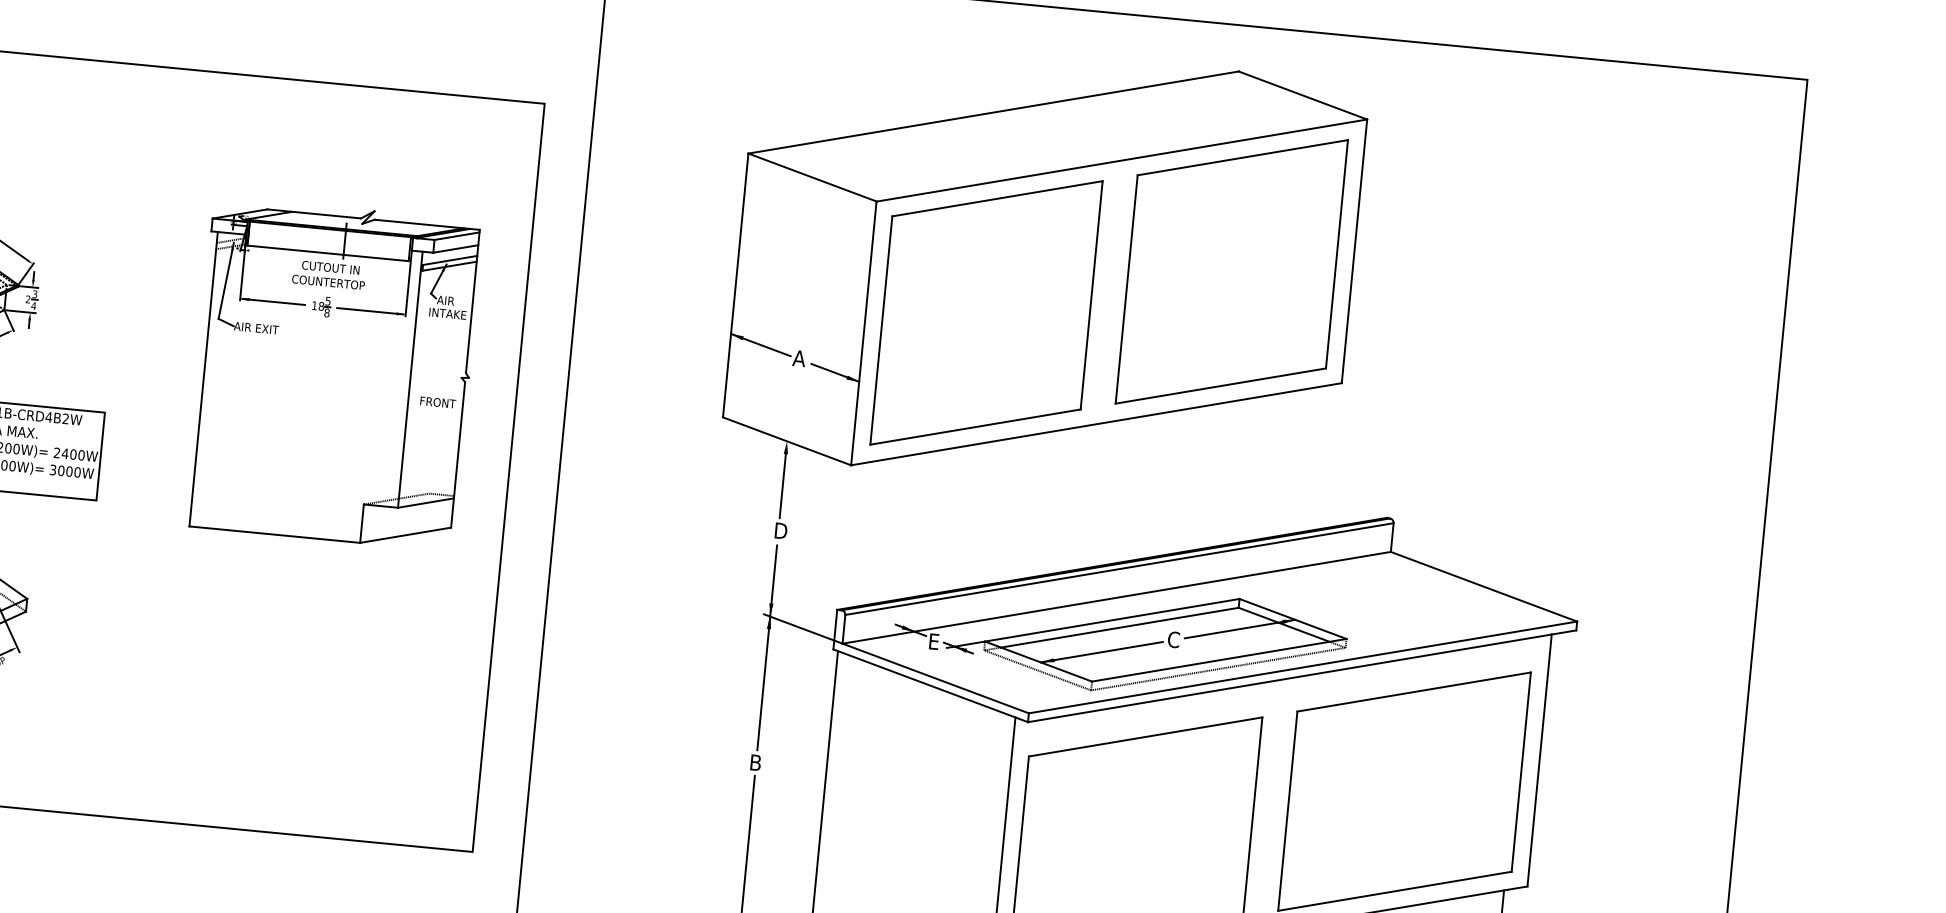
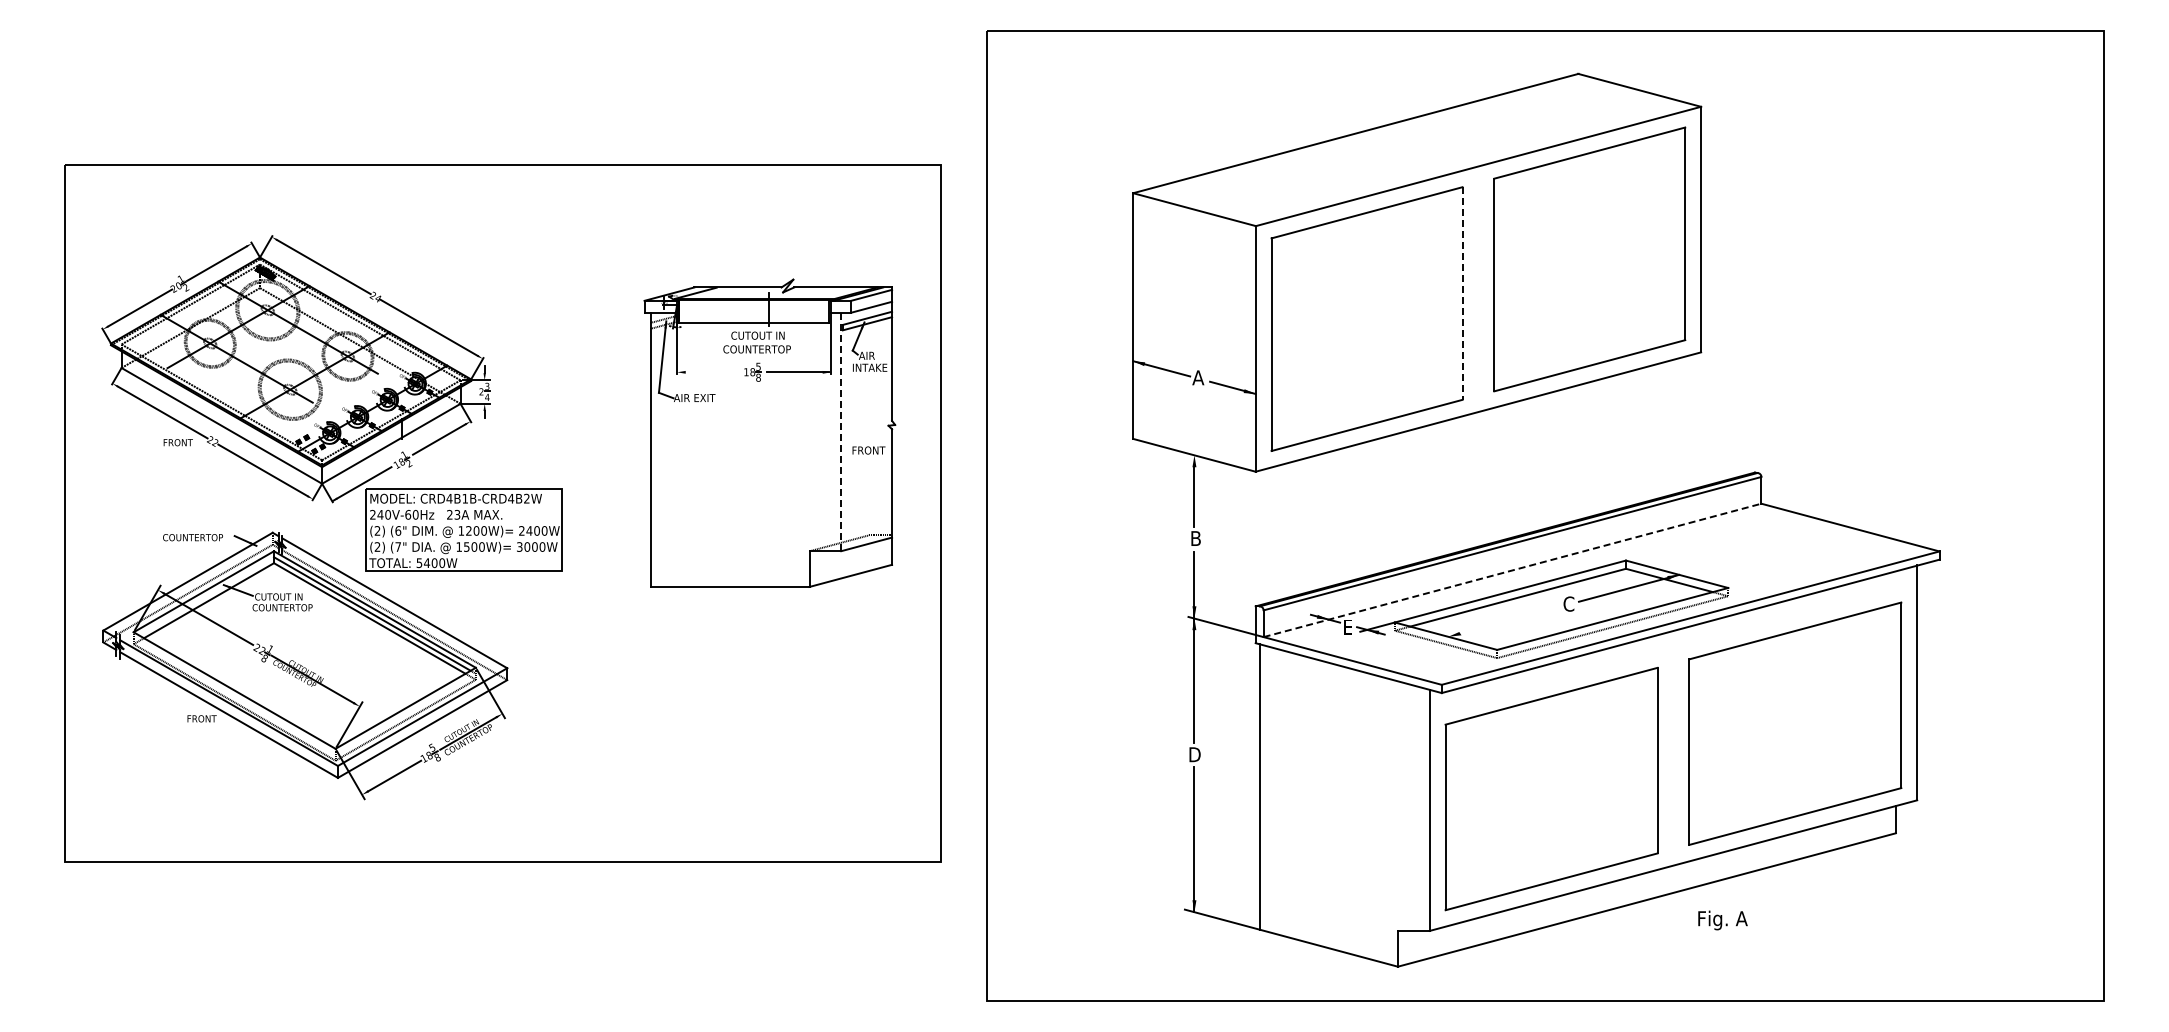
line: (1091, 296) -> (1462, 294), solid -> dashed
line: (273, 302) -> (708, 372), removed
line: (410, 380) -> (841, 432), solid -> dashed
text: (781, 530) -> (1197, 538), D -> B
line: (1116, 597) -> (1512, 570), solid -> dashed
line: (1101, 651) -> (1503, 621), removed
text: (757, 762) -> (1195, 754), B -> D

